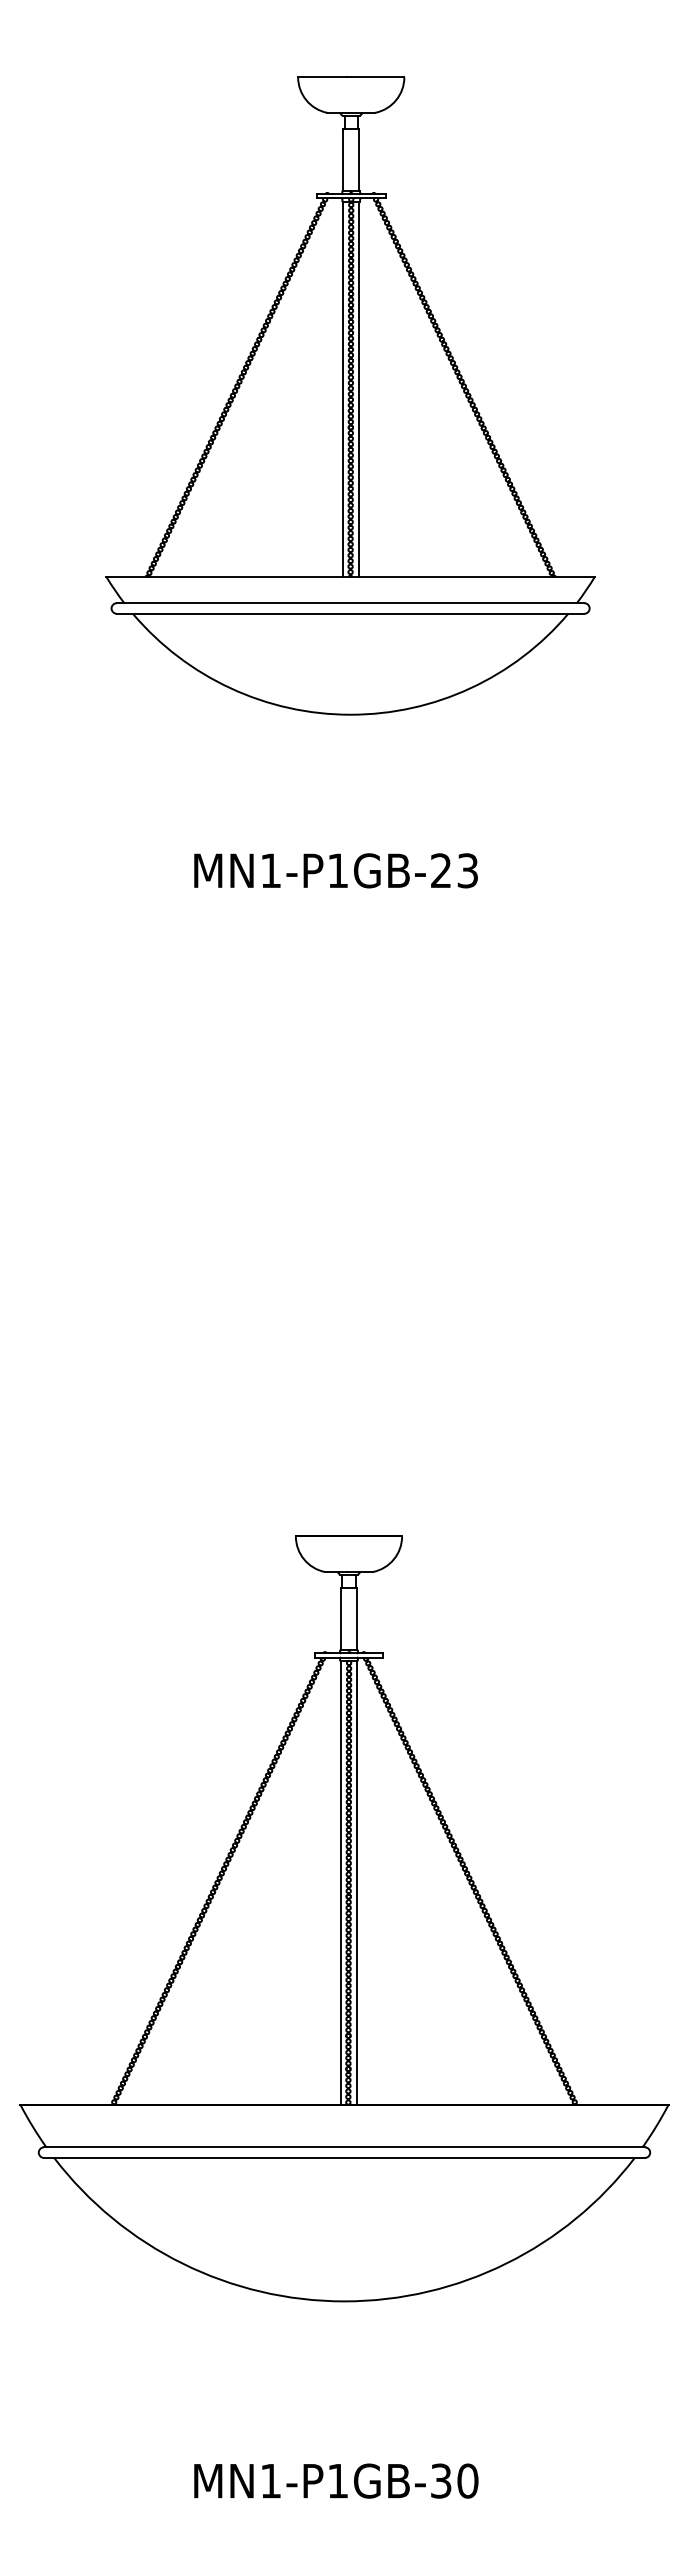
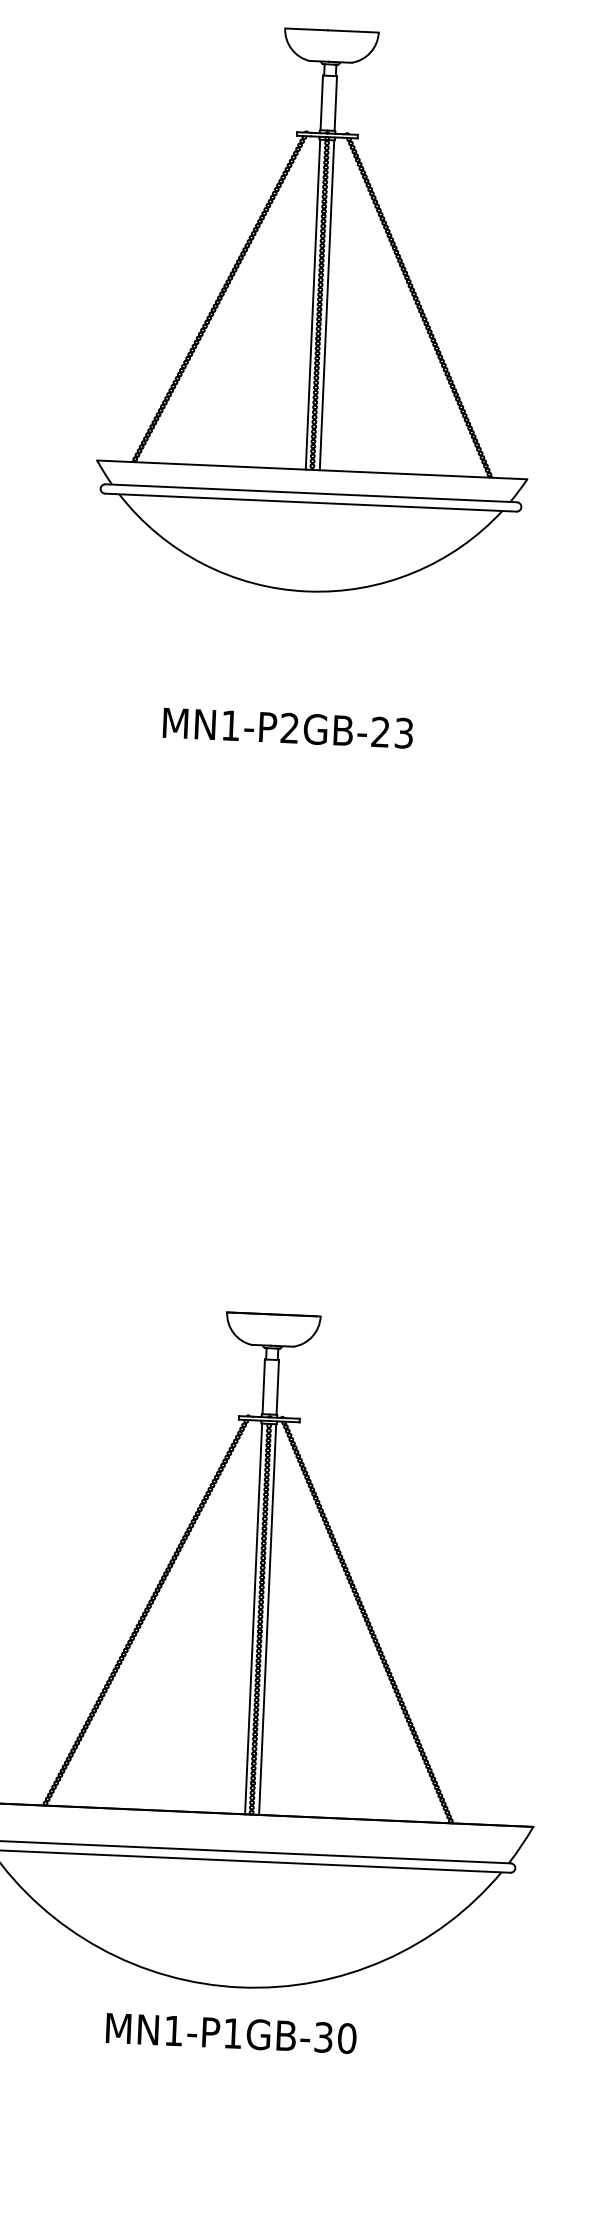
text: (337, 870) -> (289, 728), MN1-P1GB-23 -> MN1-P2GB-23
text: (336, 2480) -> (231, 2032), moved

